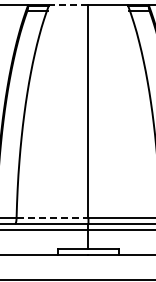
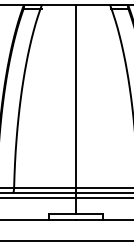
line: (68, 5) -> (58, 4), dashed -> solid
line: (52, 218) -> (45, 188), dashed -> solid

